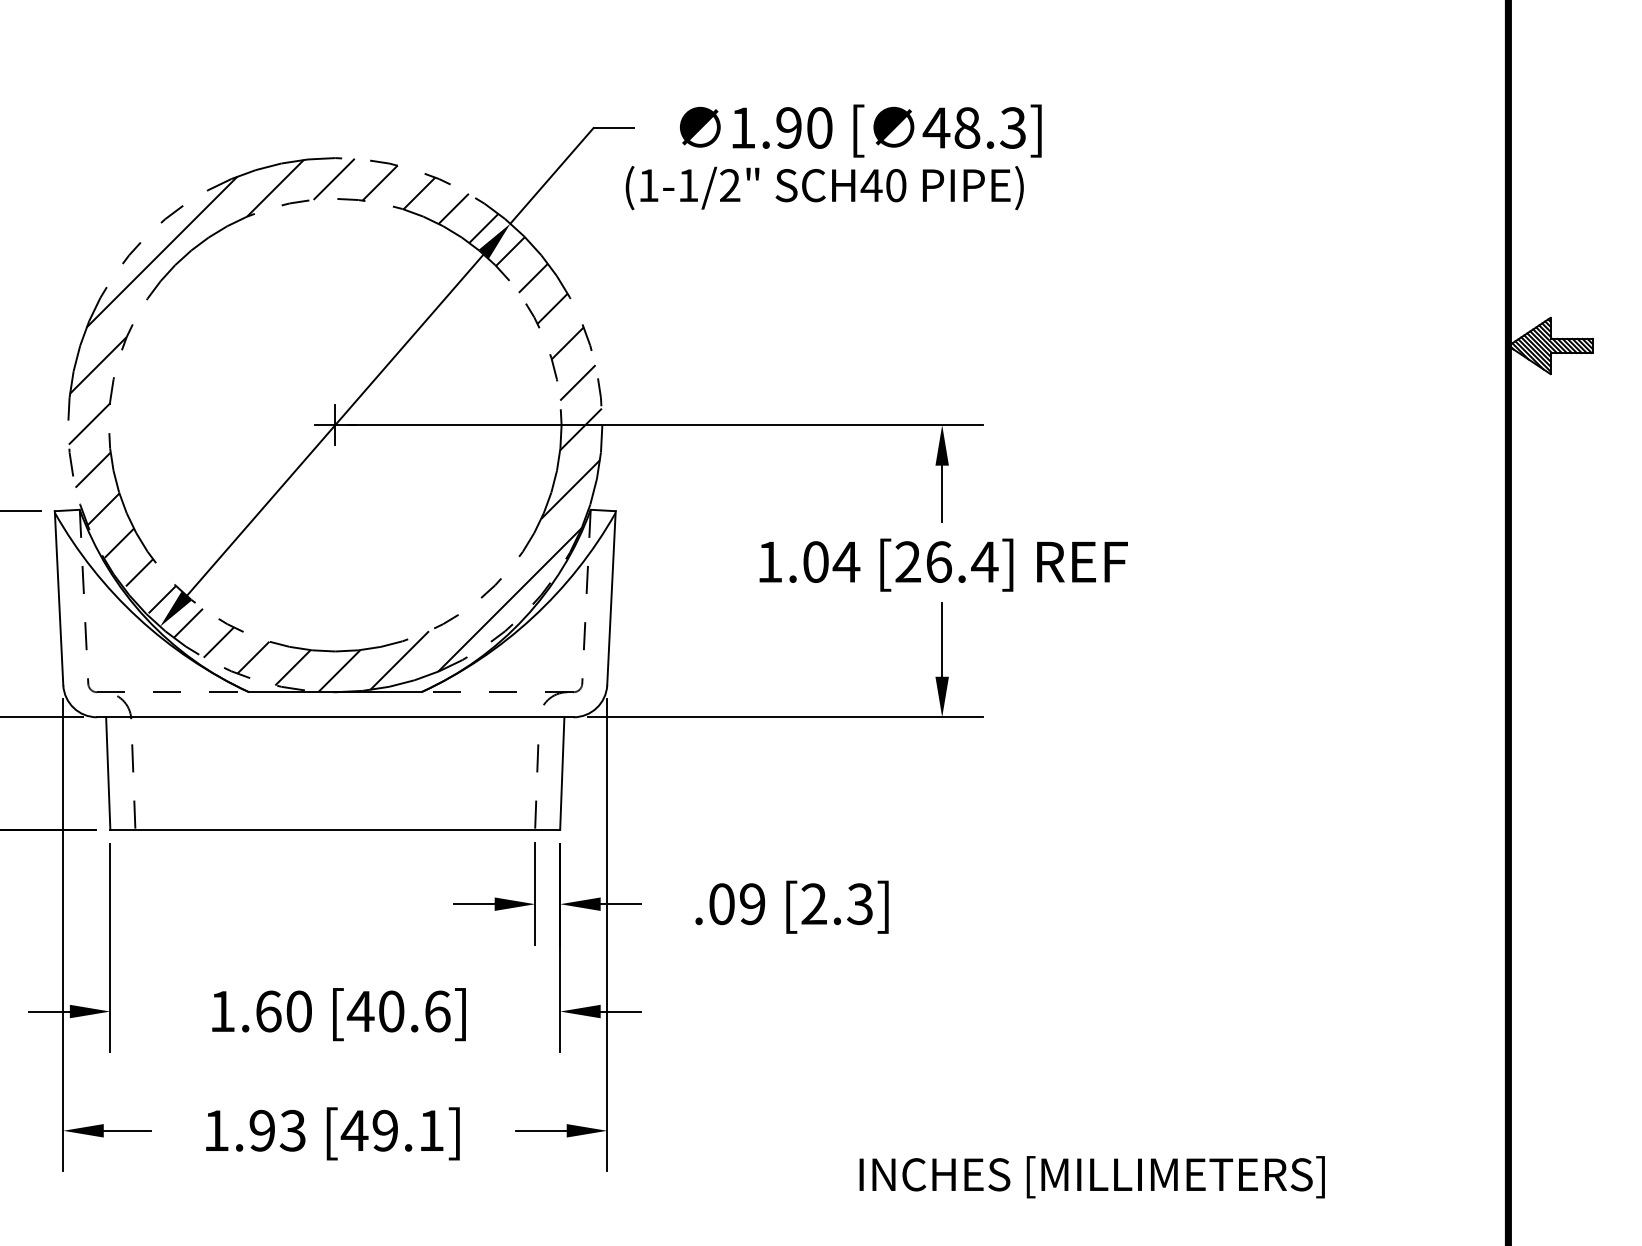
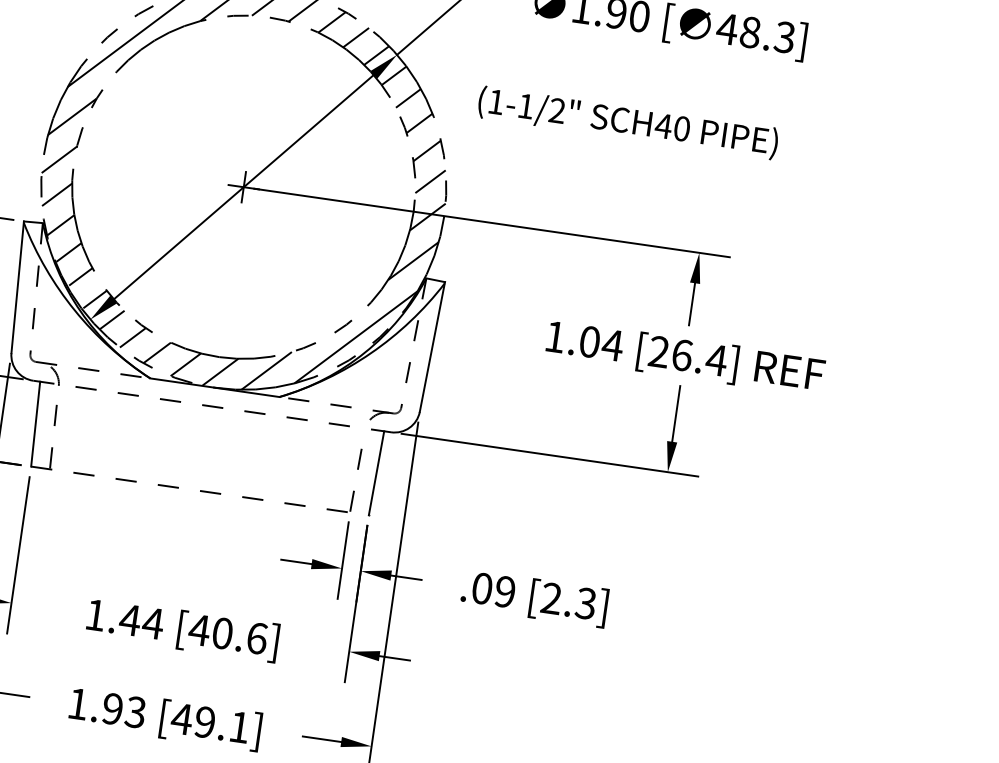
text: (824, 188) -> (627, 123), moved
line: (335, 717) -> (212, 406), solid -> dashed
line: (335, 829) -> (200, 490), solid -> dashed
text: (283, 1011) -> (141, 621), 1.60 -> 1.44

